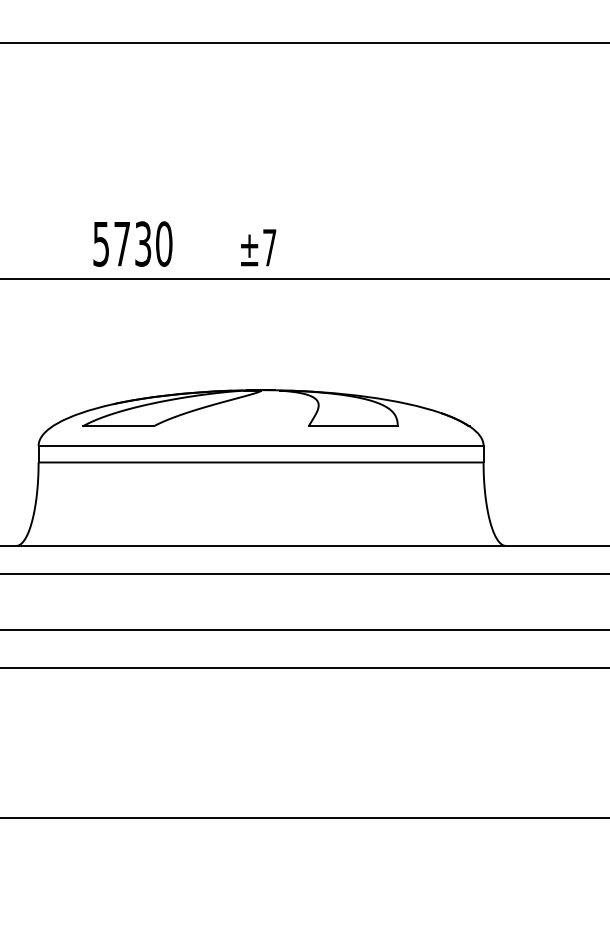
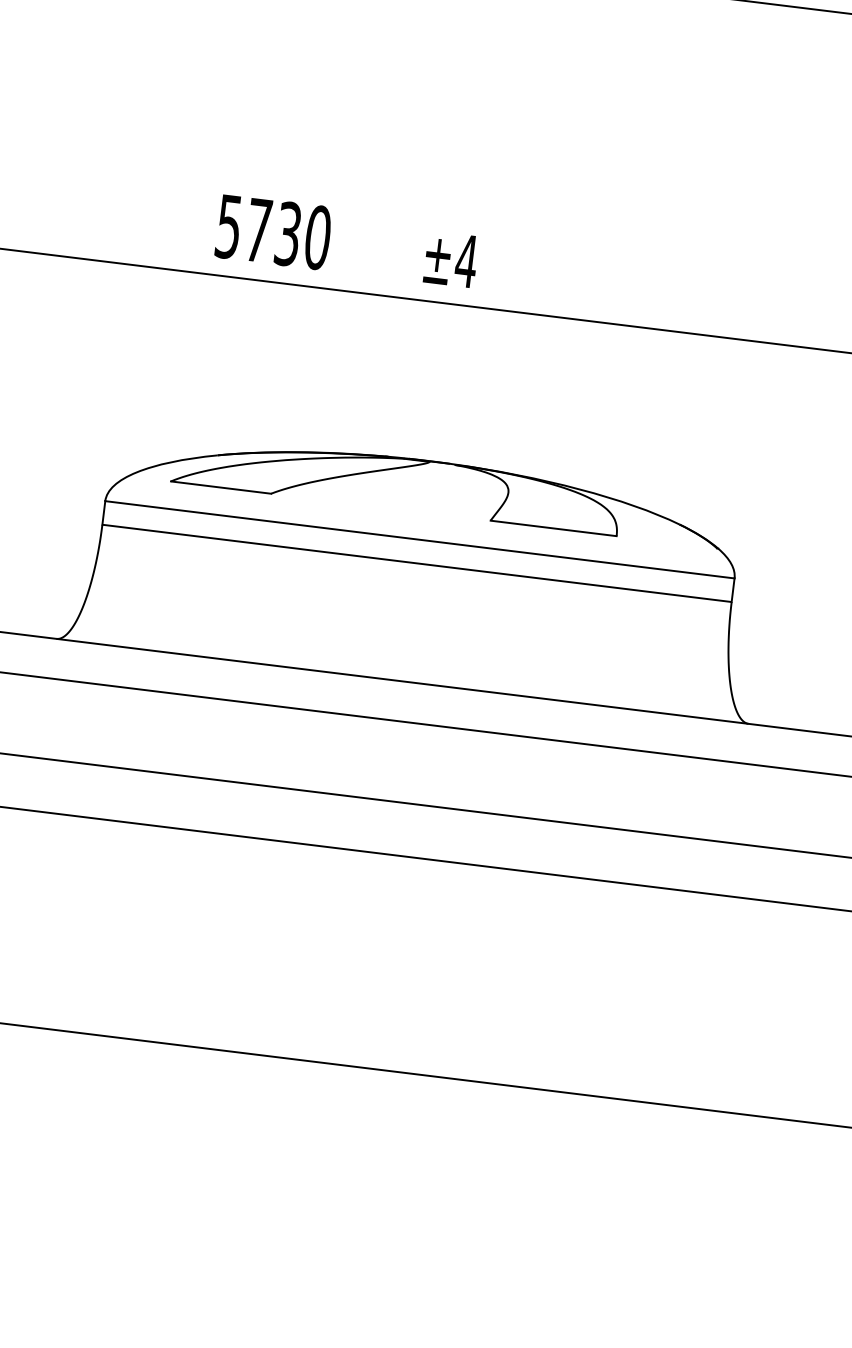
text: (269, 247) -> (466, 260), ±7 -> ±4

